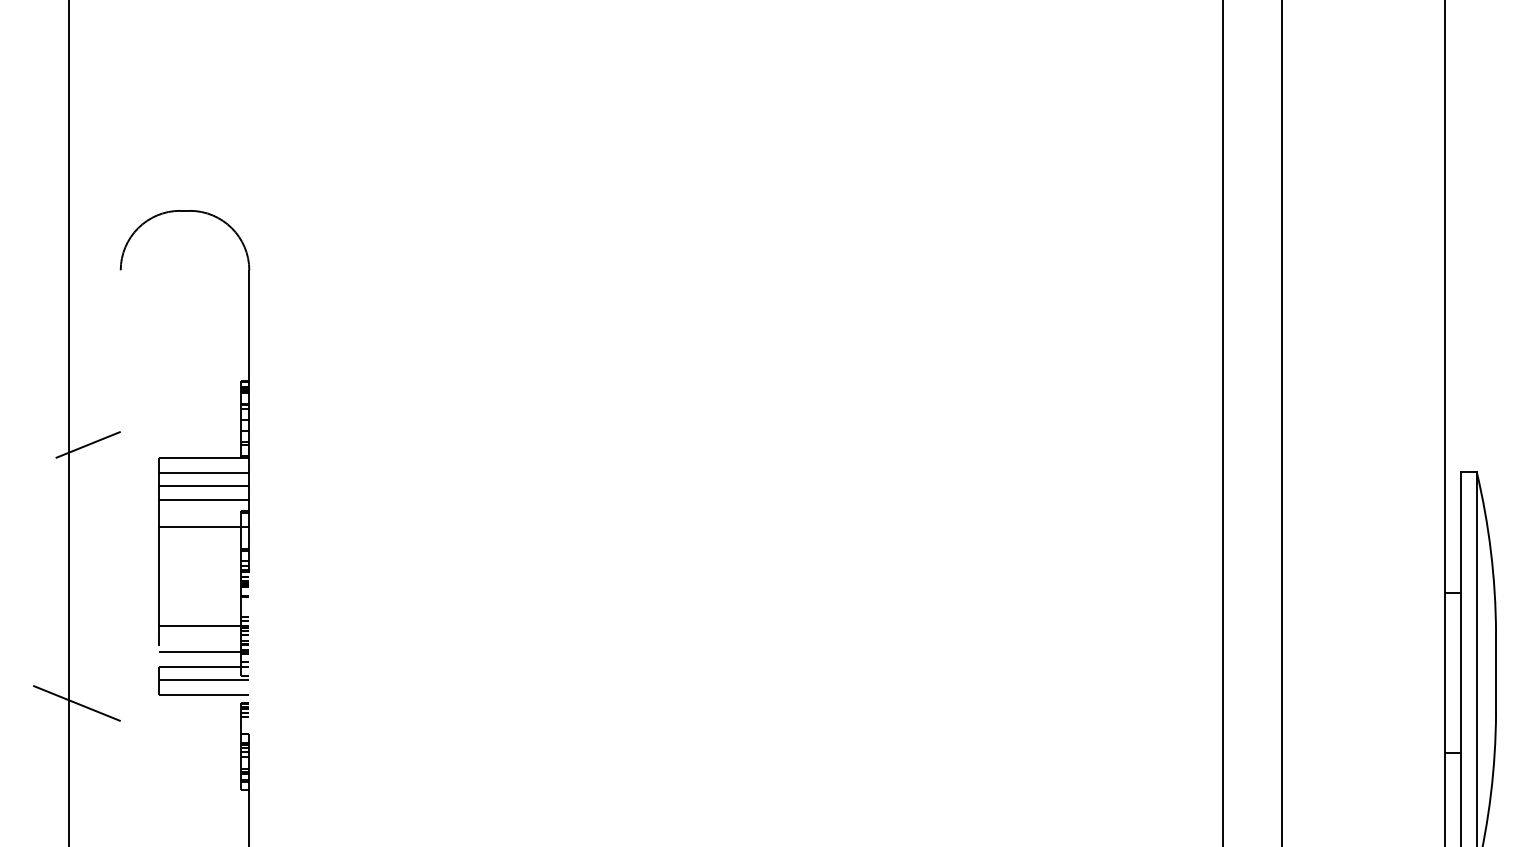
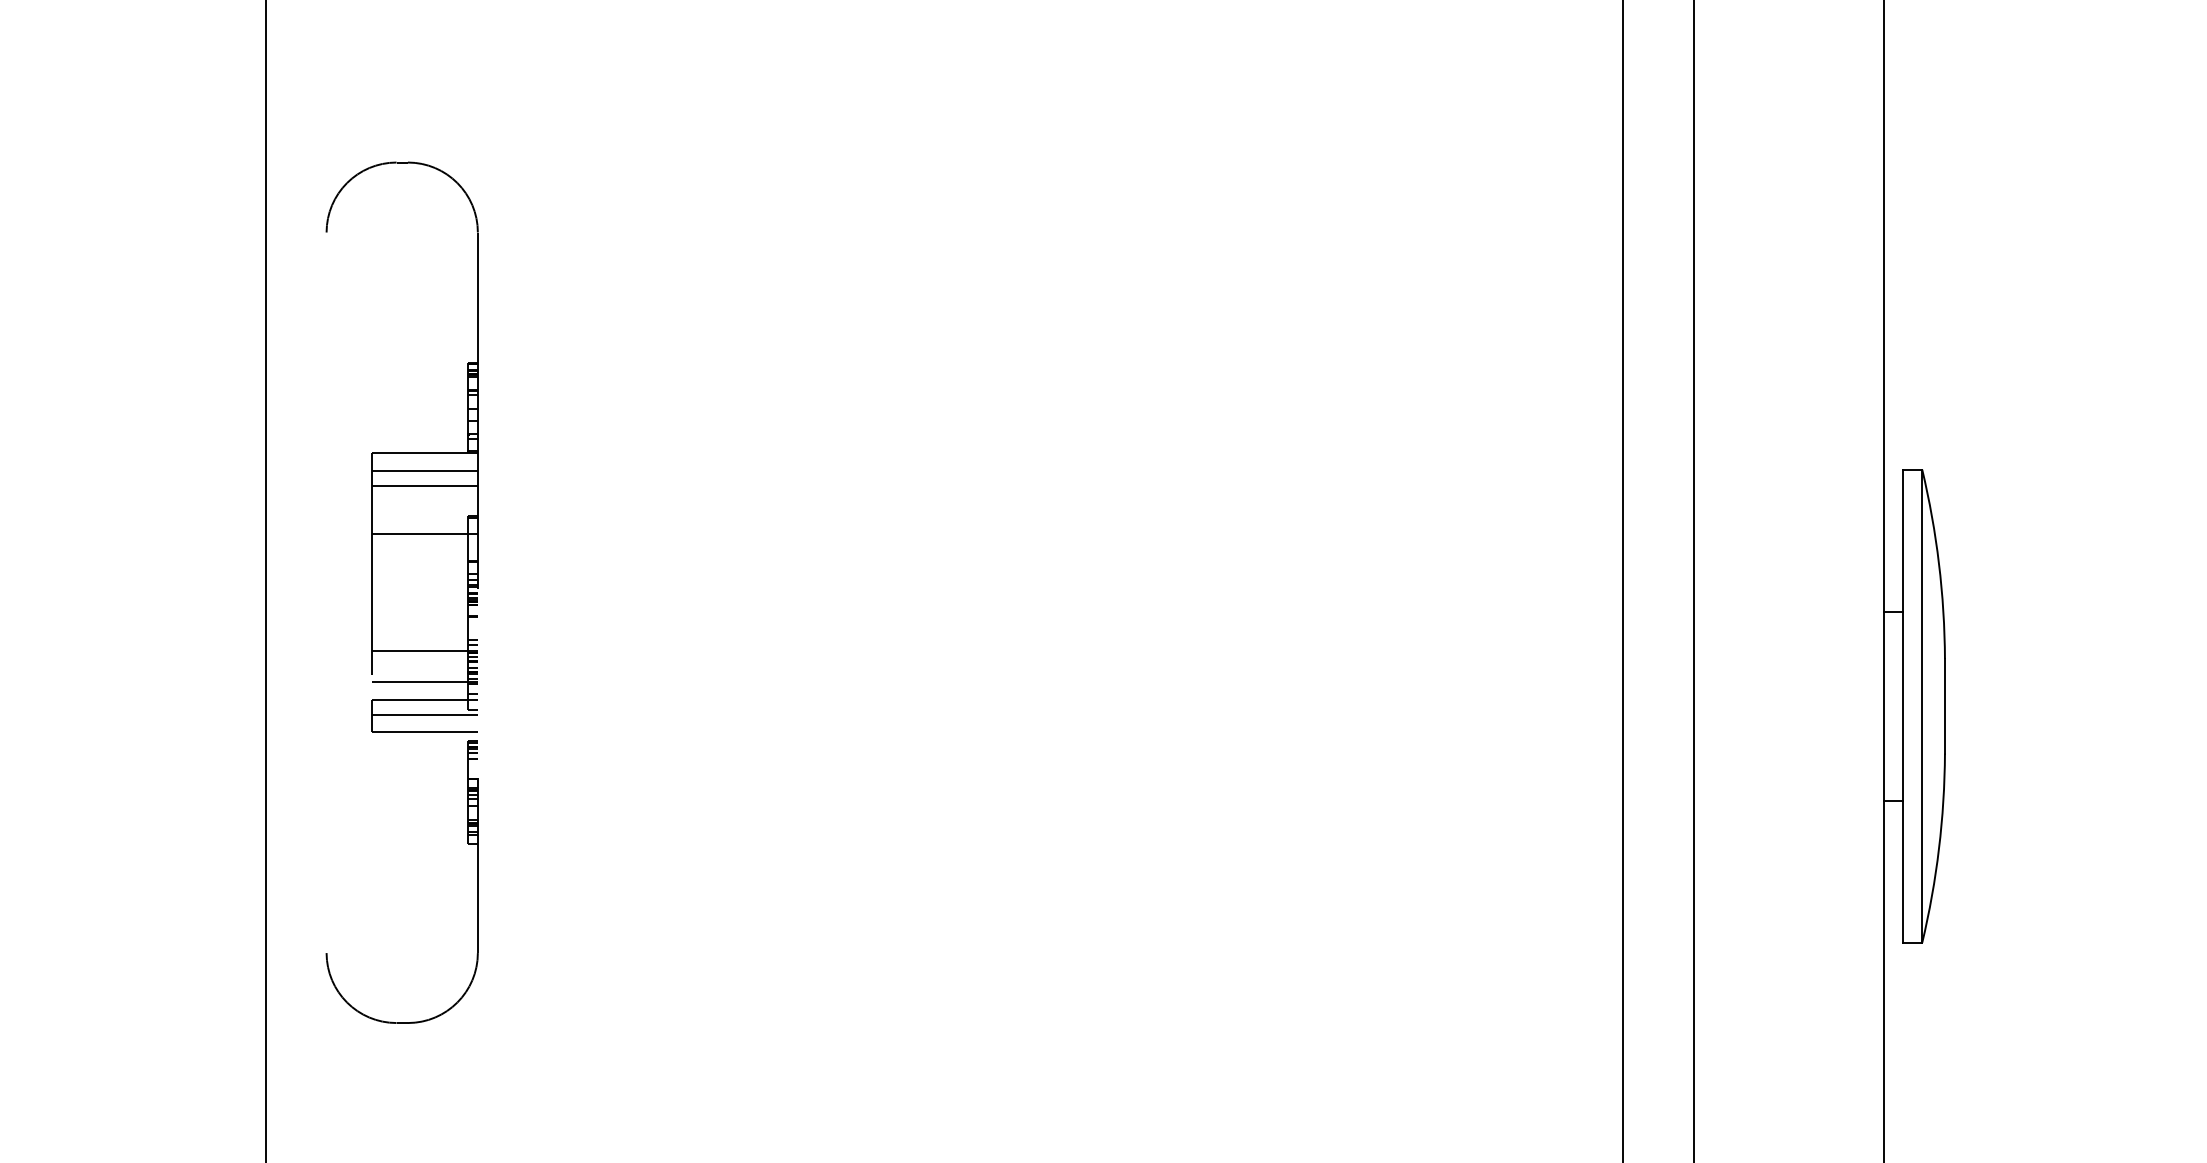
line: (88, 444) -> (288, 437), removed
line: (203, 500) -> (424, 503), removed
line: (76, 703) -> (274, 742), removed

